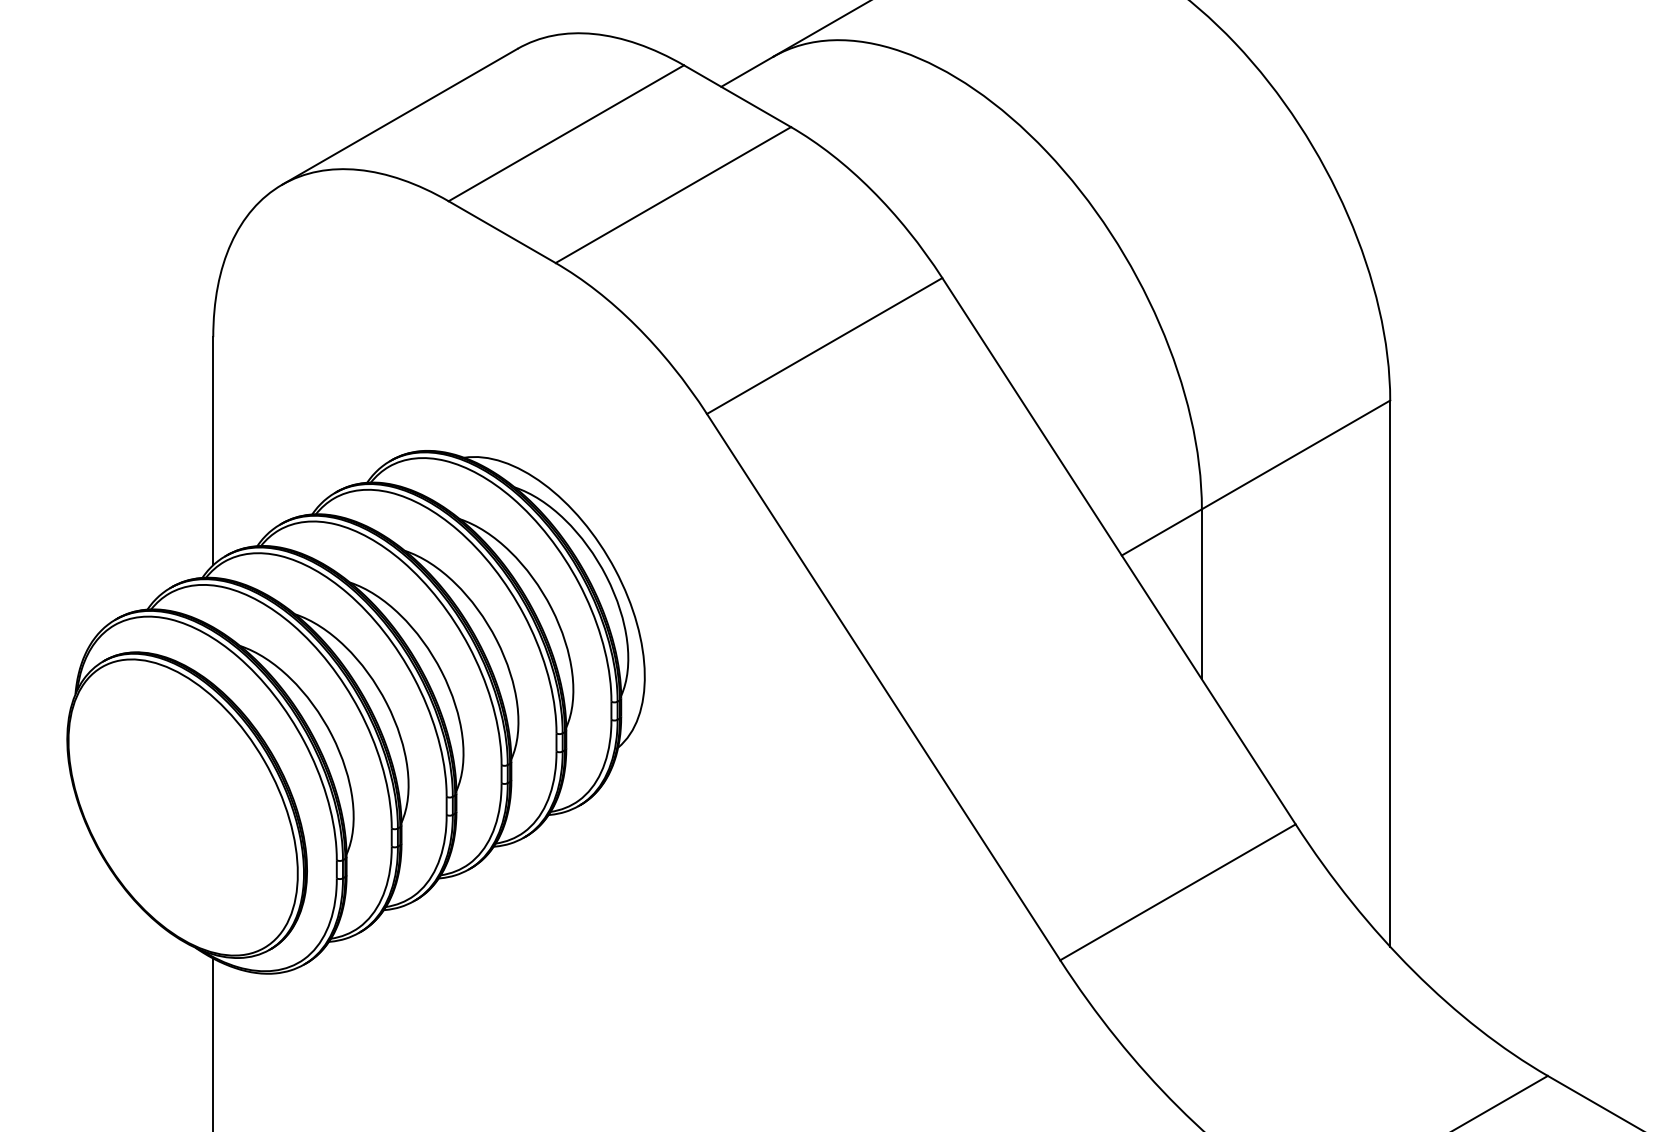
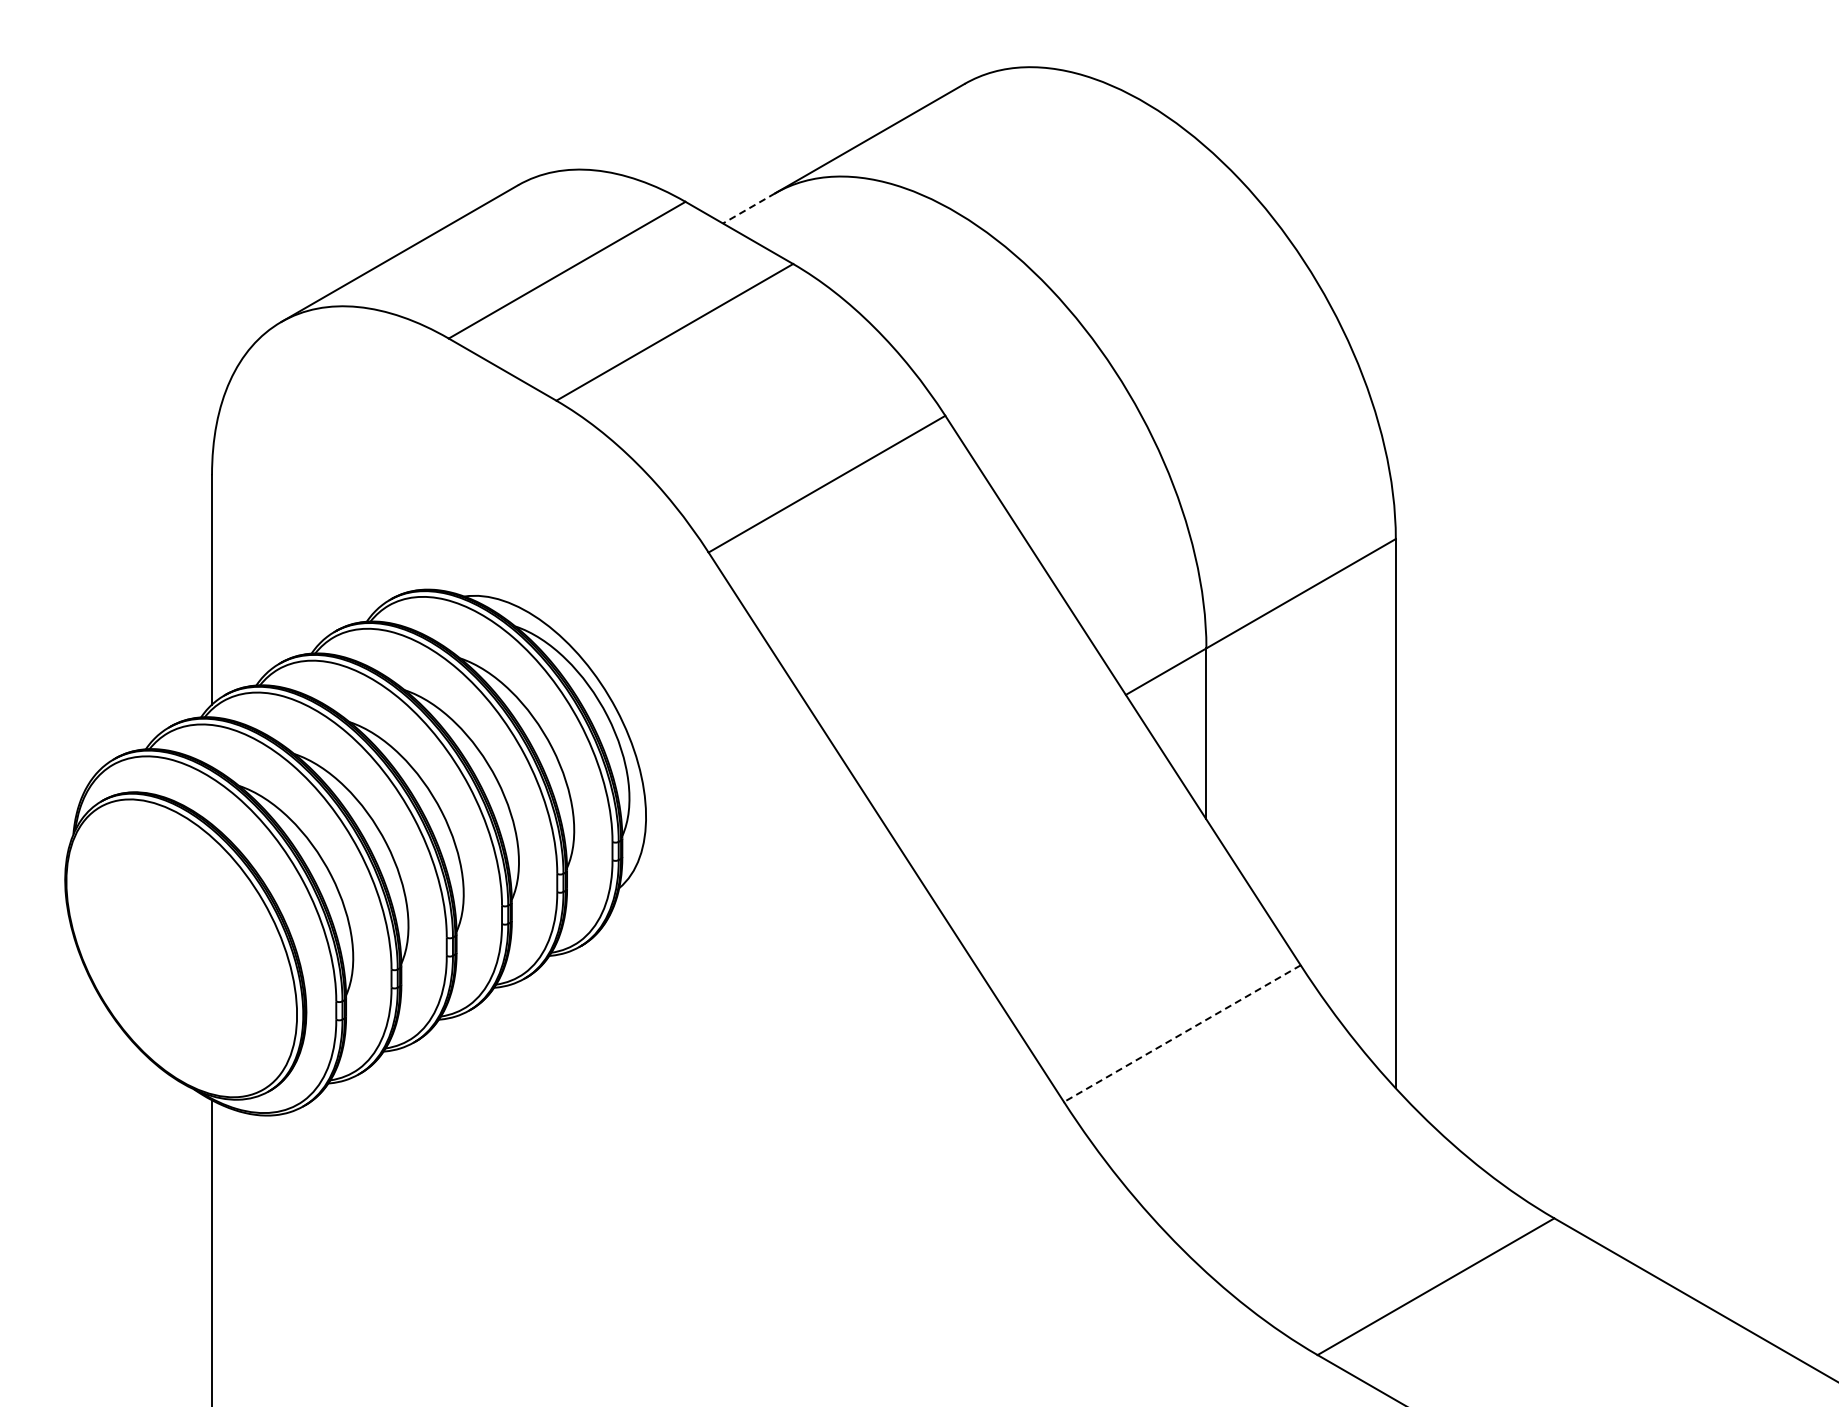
line: (746, 71) -> (748, 208), solid -> dashed
line: (1178, 892) -> (1182, 1033), solid -> dashed

